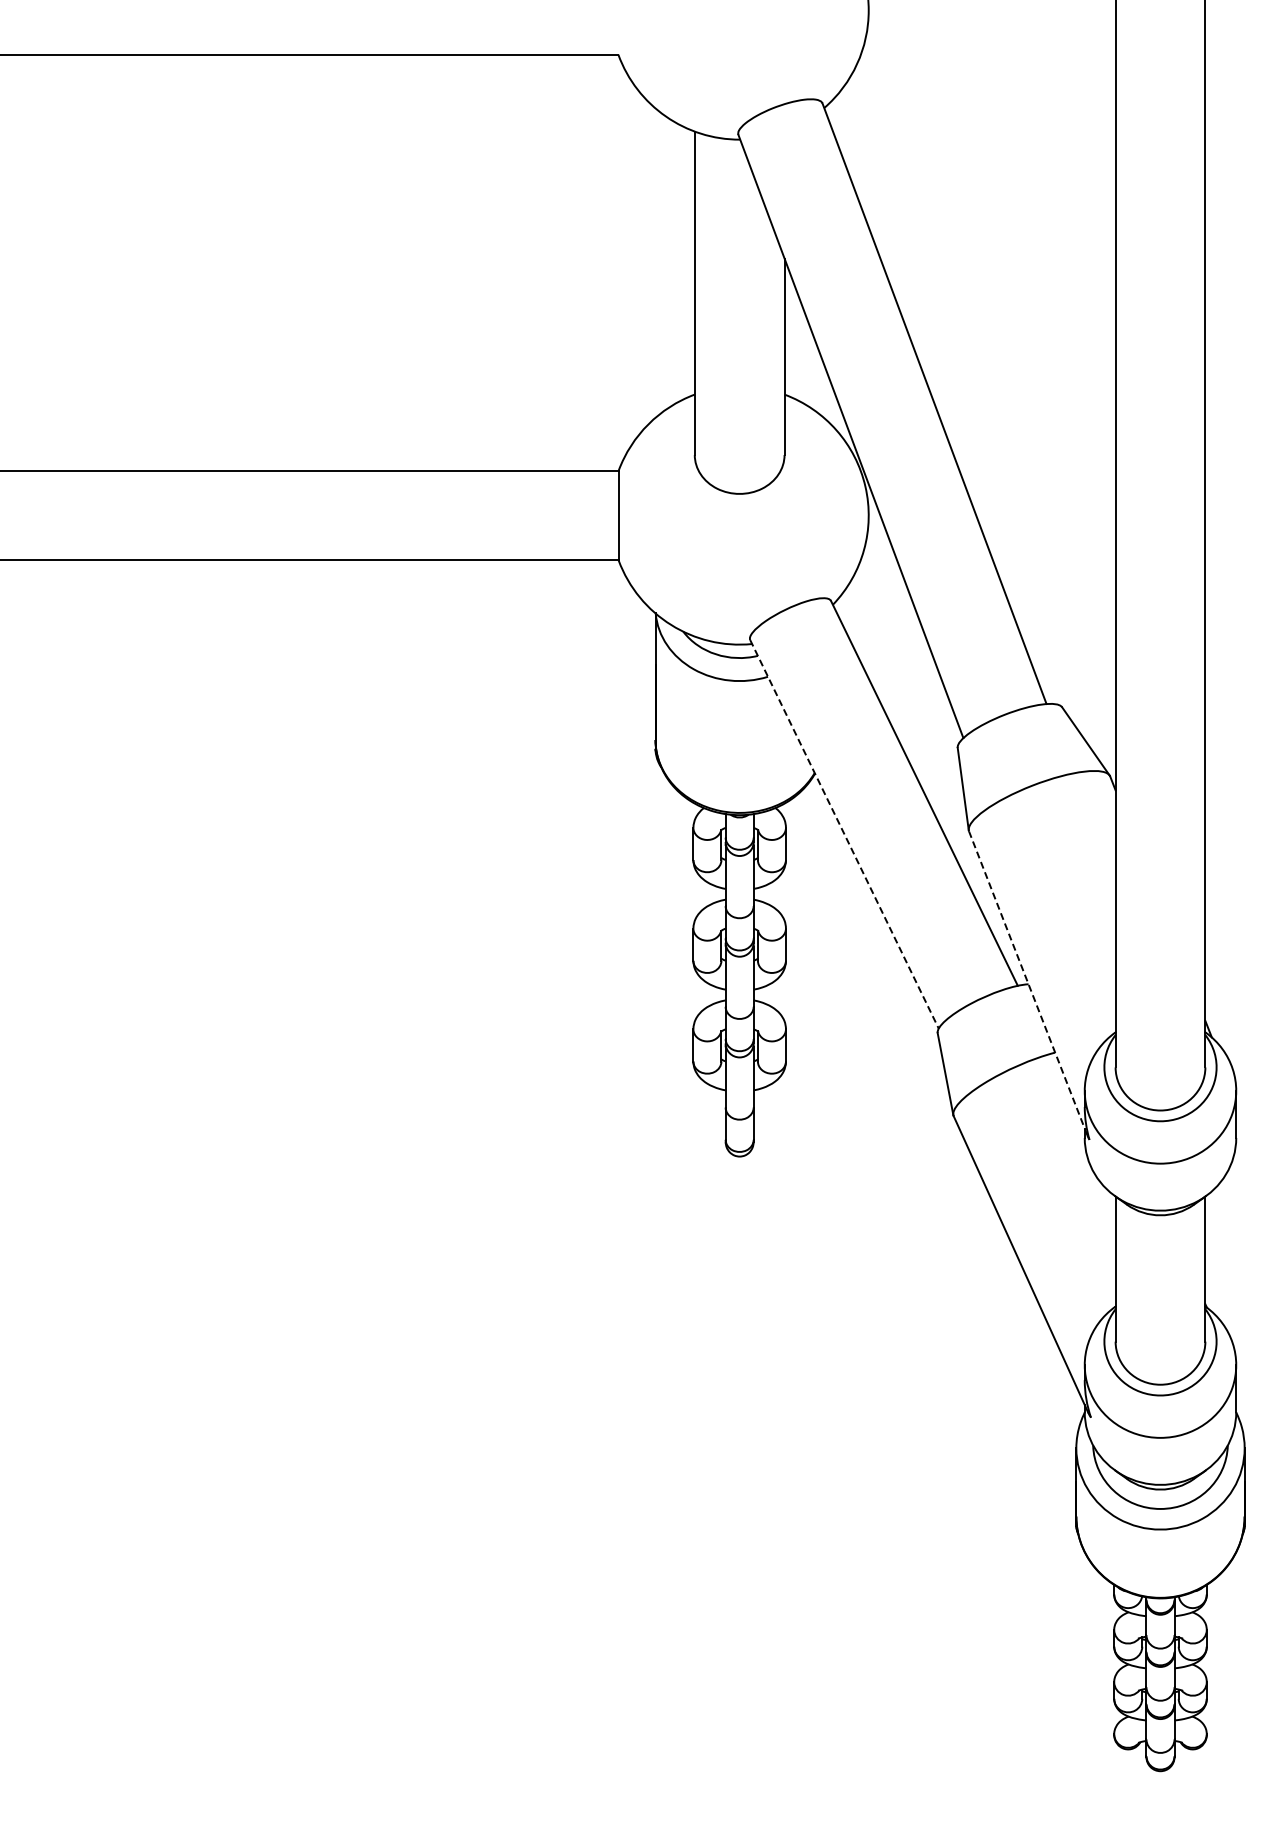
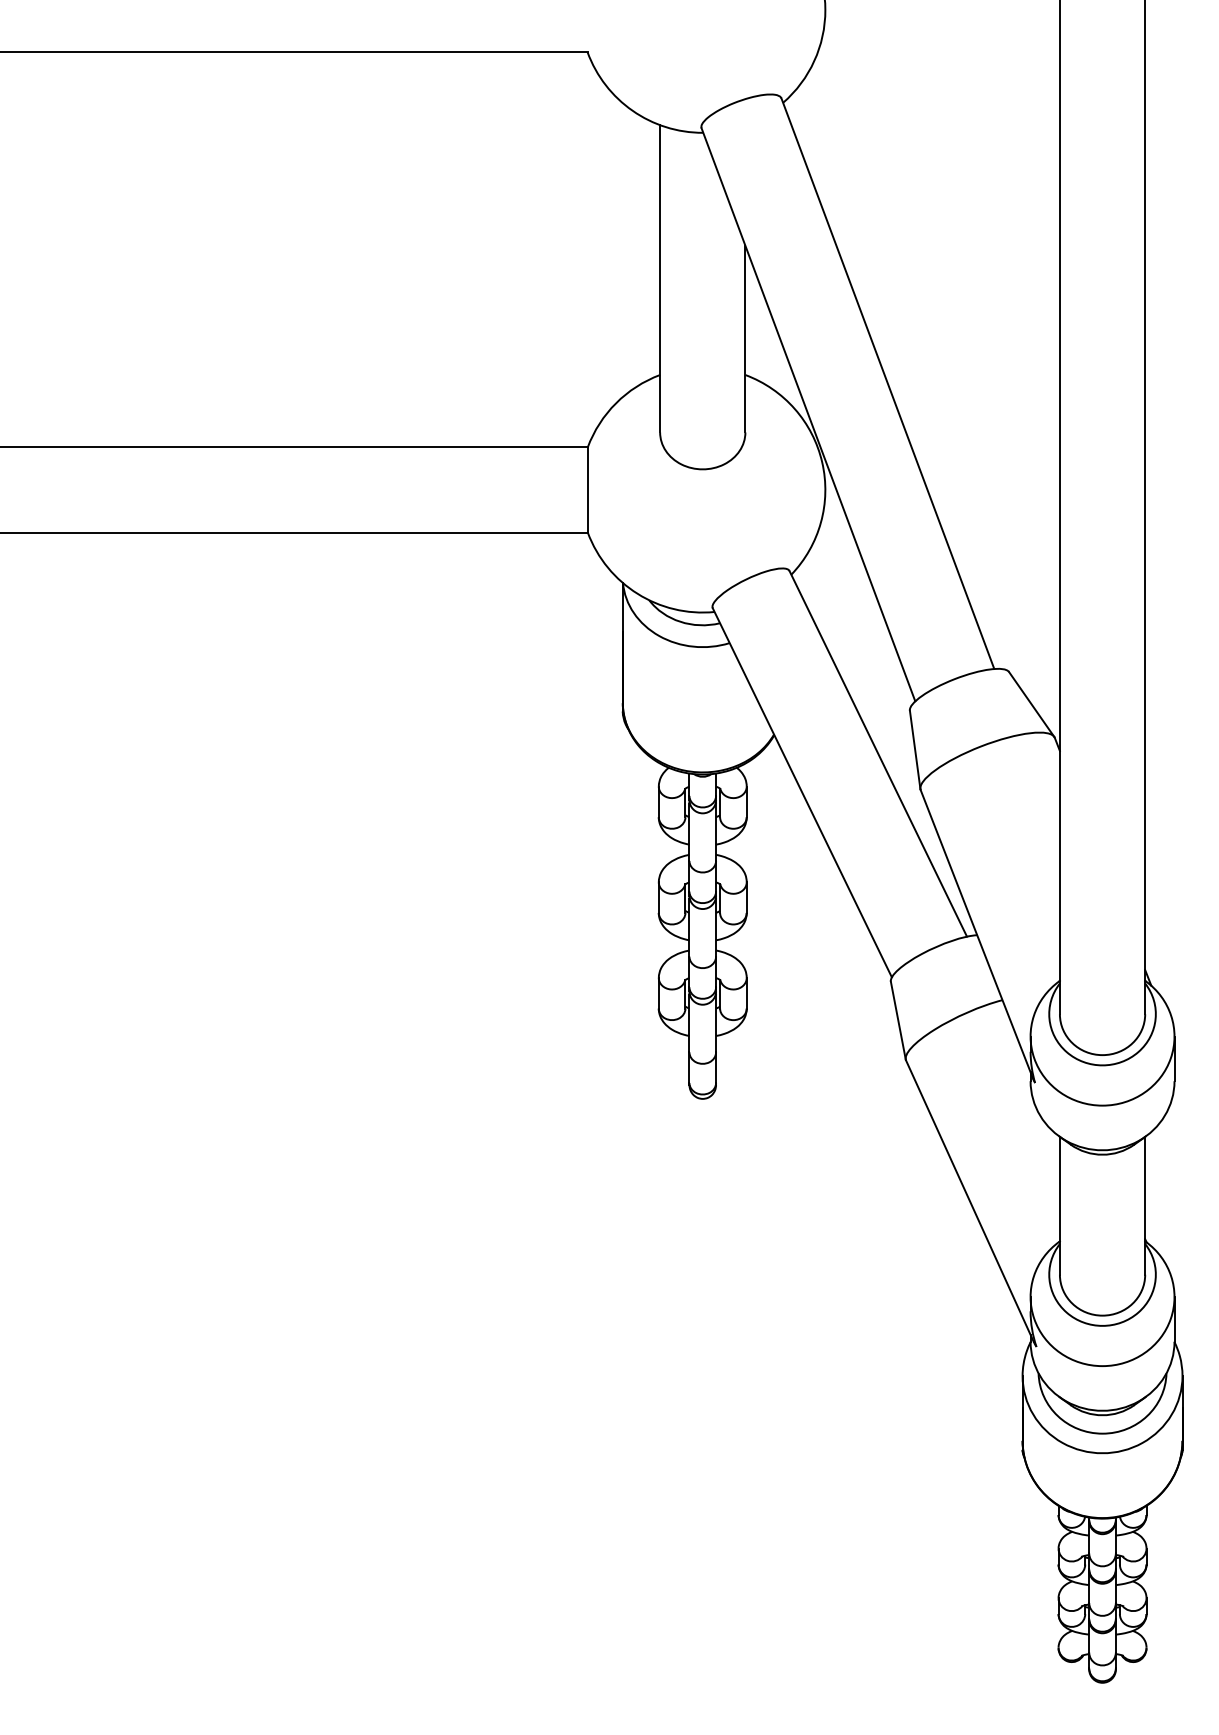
line: (844, 834) -> (802, 792), dashed -> solid
line: (1028, 983) -> (977, 934), dashed -> solid

